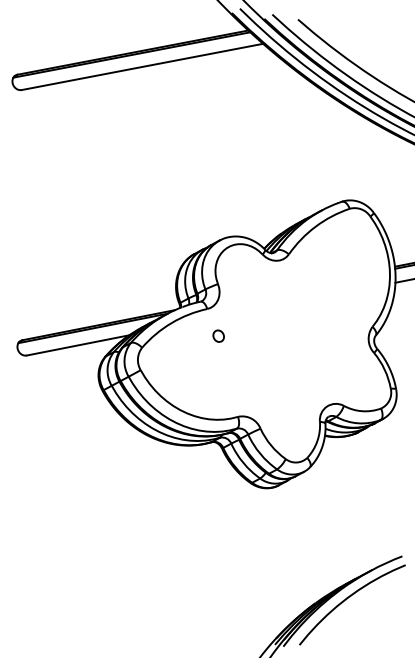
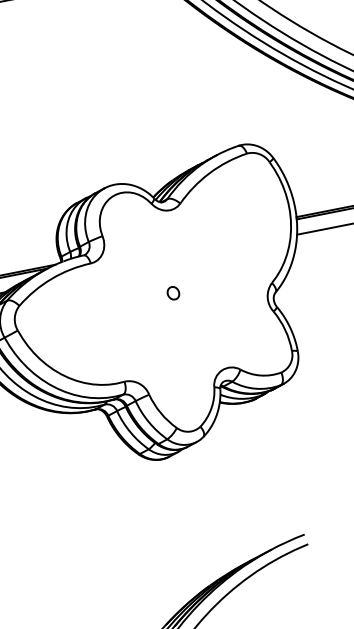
part: (218, 335) -> (173, 292), moved

